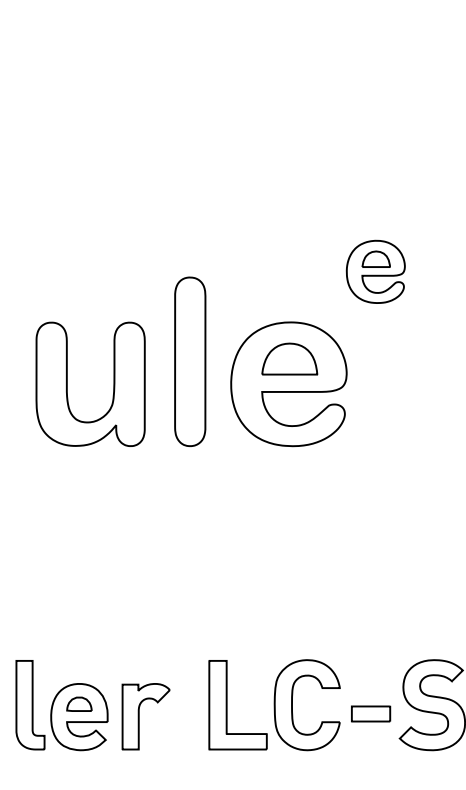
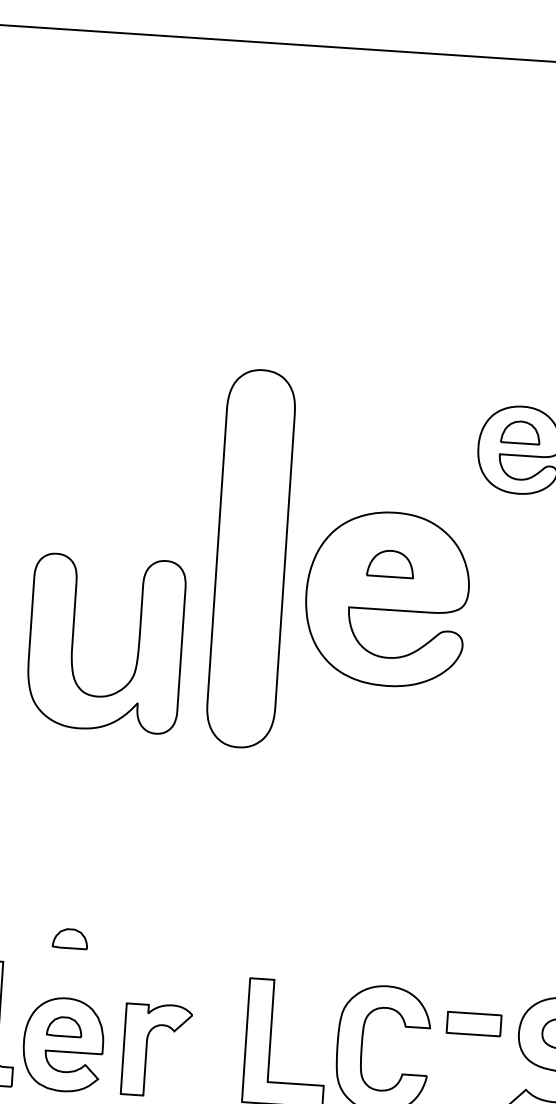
part: (289, 358) -> (390, 563), size x0.6
part: (190, 361) -> (251, 558), size x1.6
part: (67, 383) -> (73, 640), moved
part: (79, 640) -> (70, 937), added
part: (371, 713) -> (474, 1023), moved

